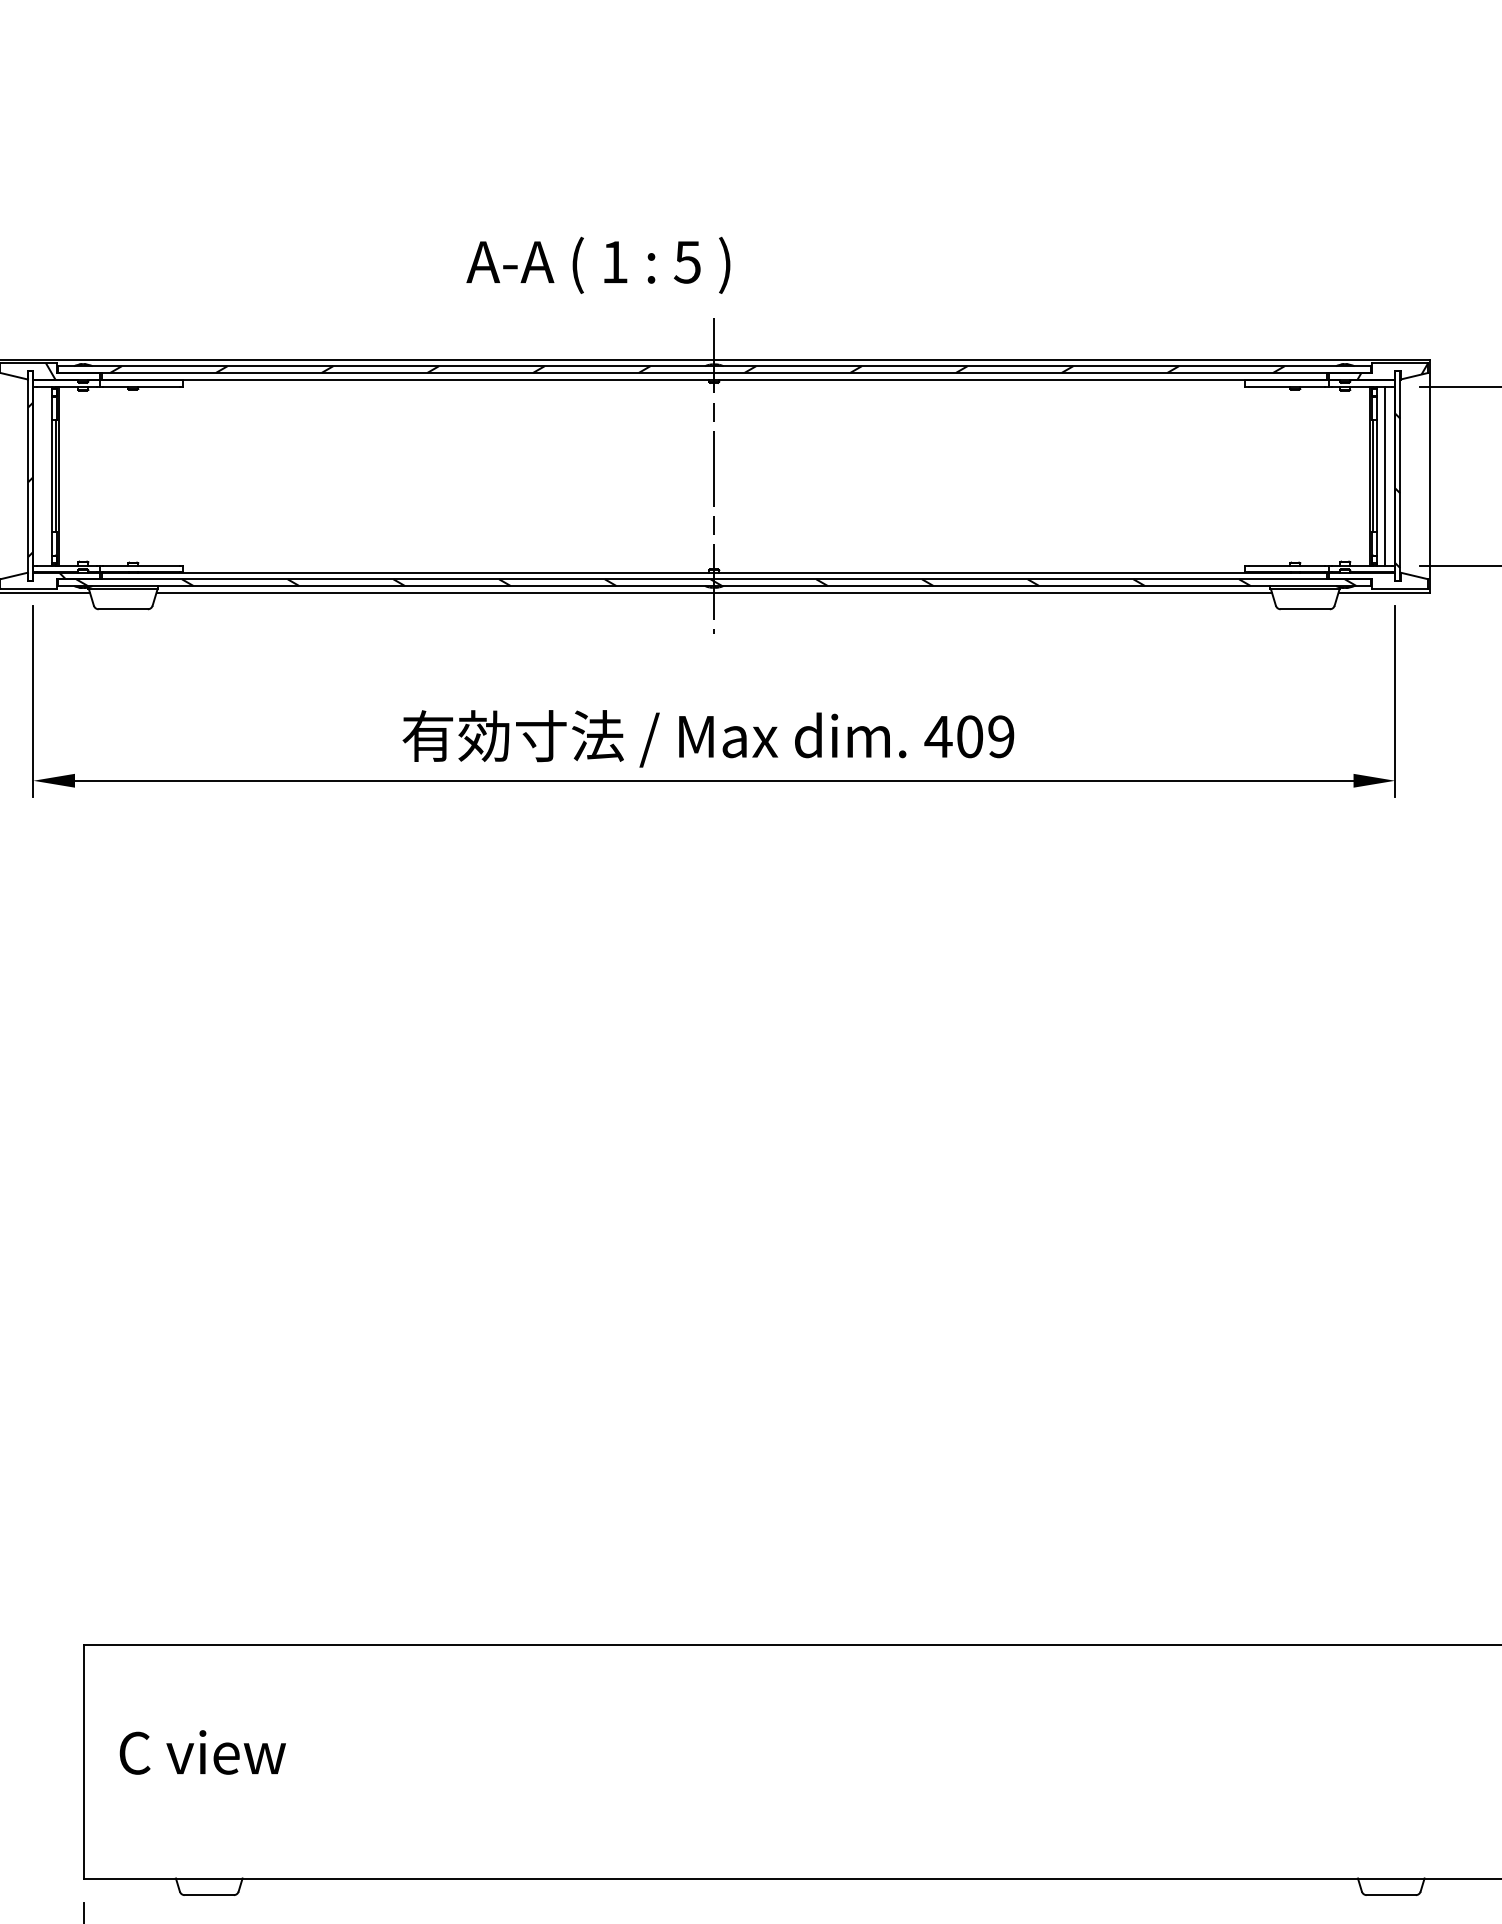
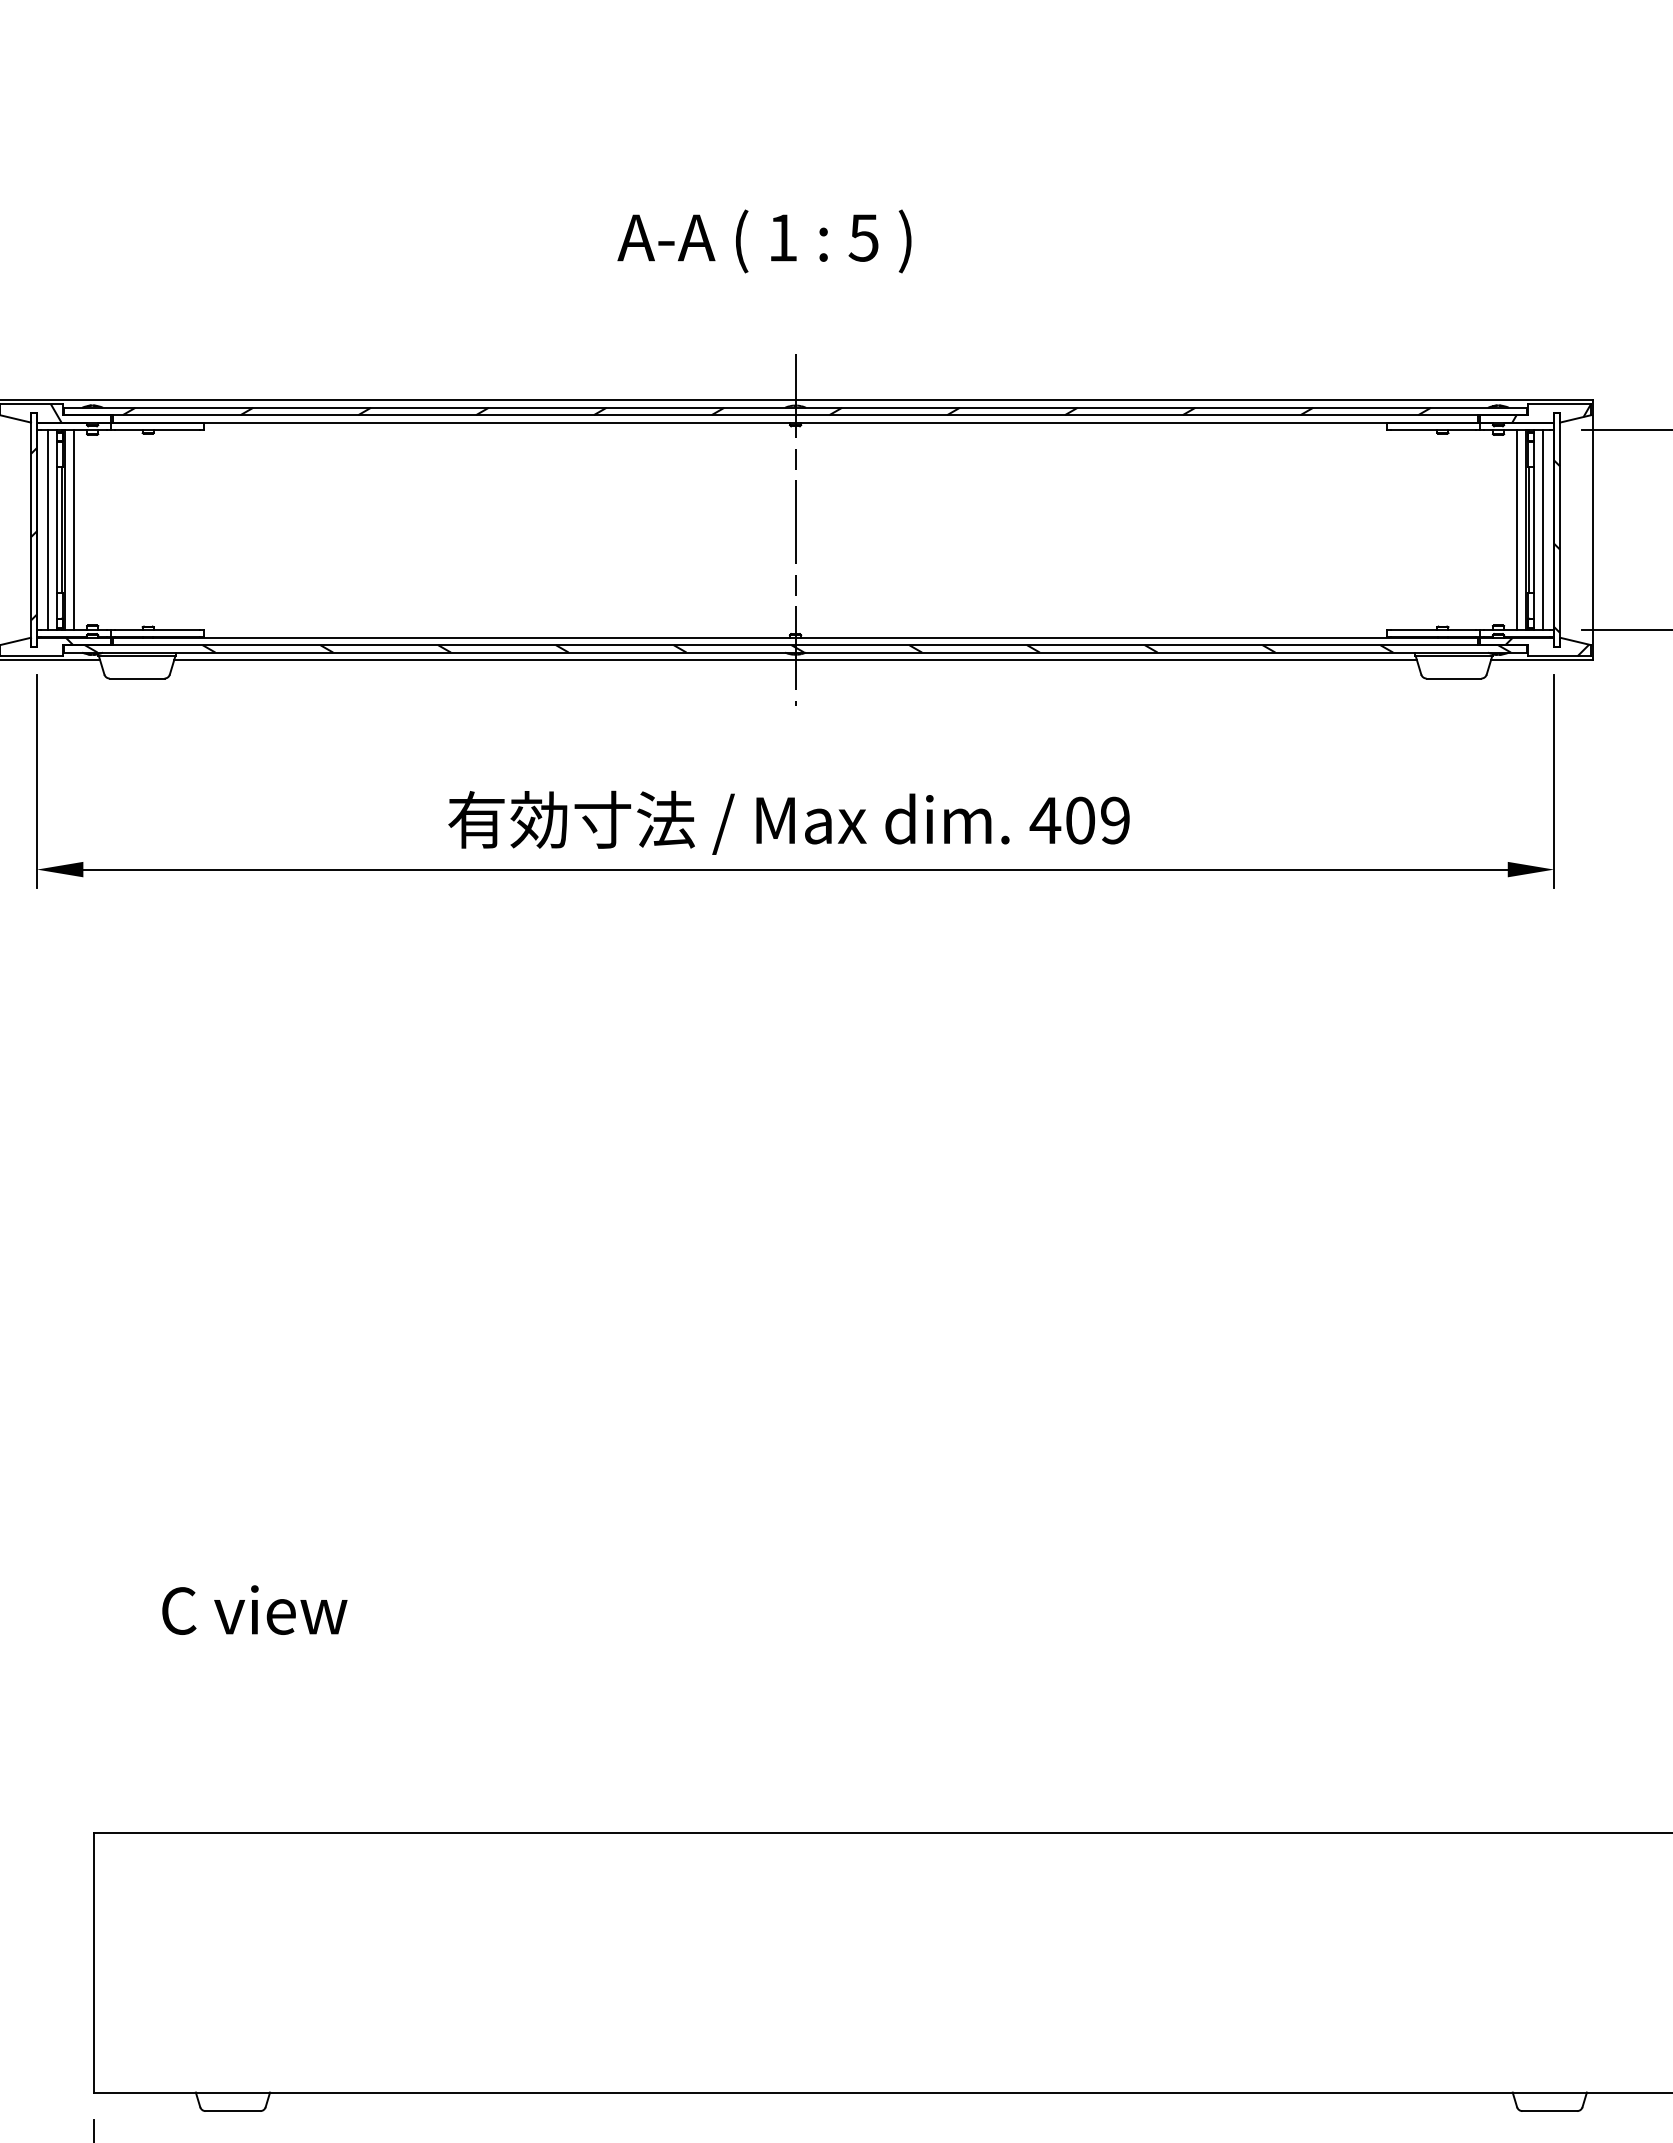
text: (598, 265) -> (764, 241), moved
line: (43, 475) -> (48, 529), added
line: (67, 475) -> (74, 529), added
line: (1362, 475) -> (1517, 529), added
hatch: (1389, 580) -> (1547, 646), added
text: (202, 1751) -> (254, 1609), moved

